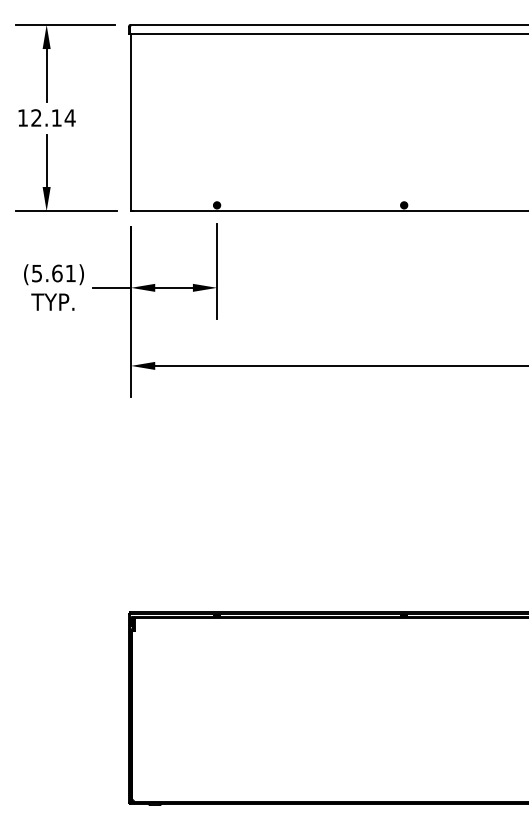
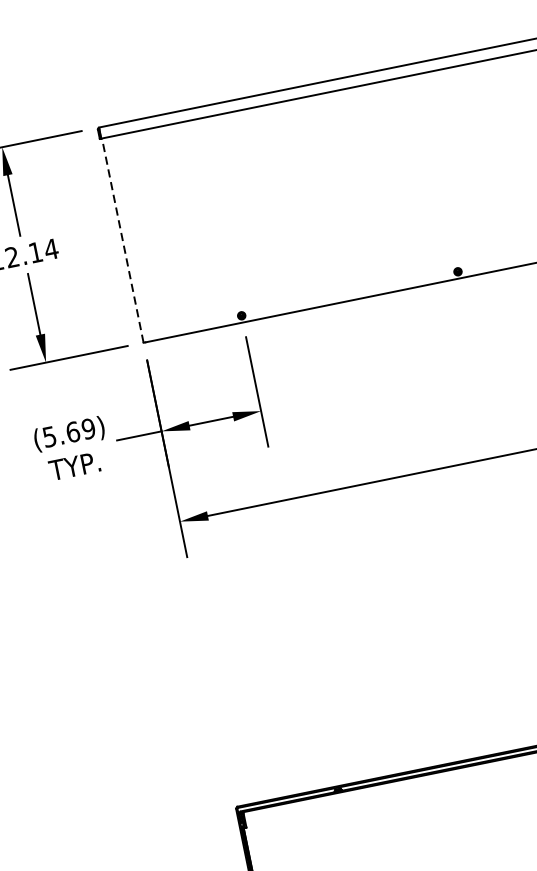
line: (131, 122) -> (123, 240), solid -> dashed
text: (70, 273) -> (88, 429), (5.61) -> (5.69)

